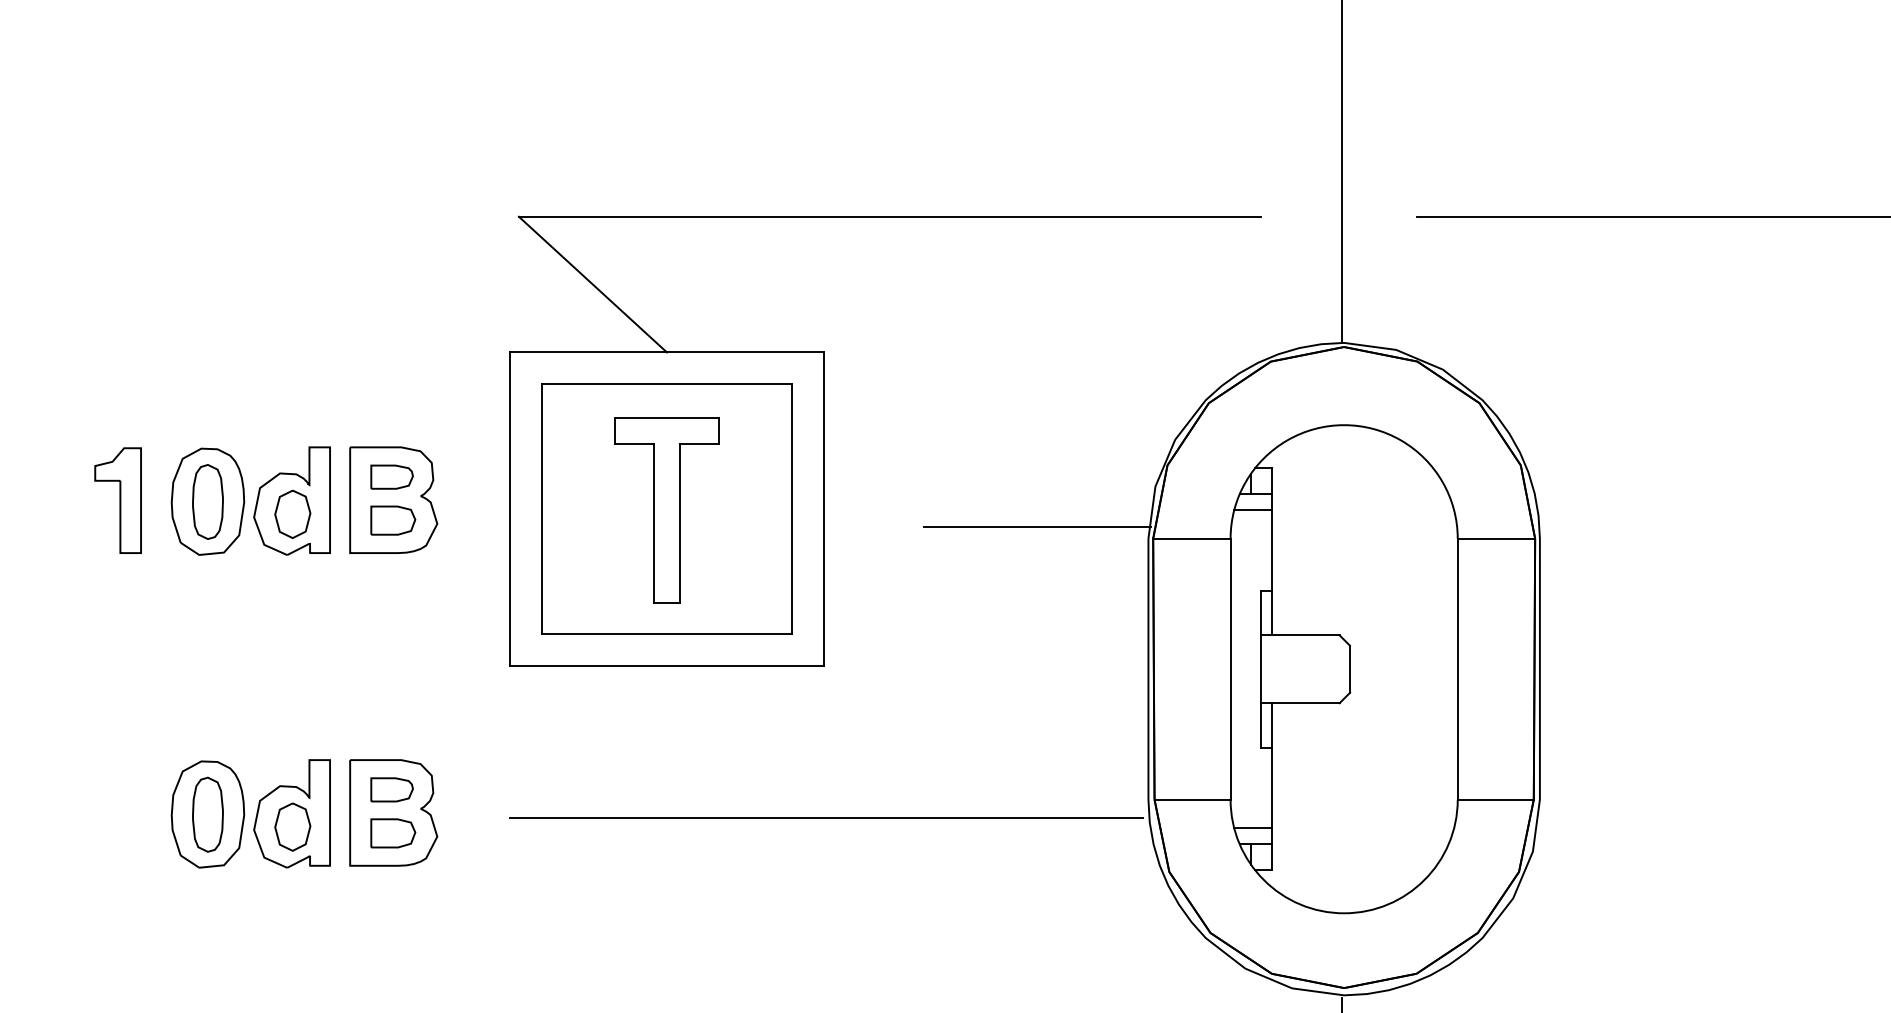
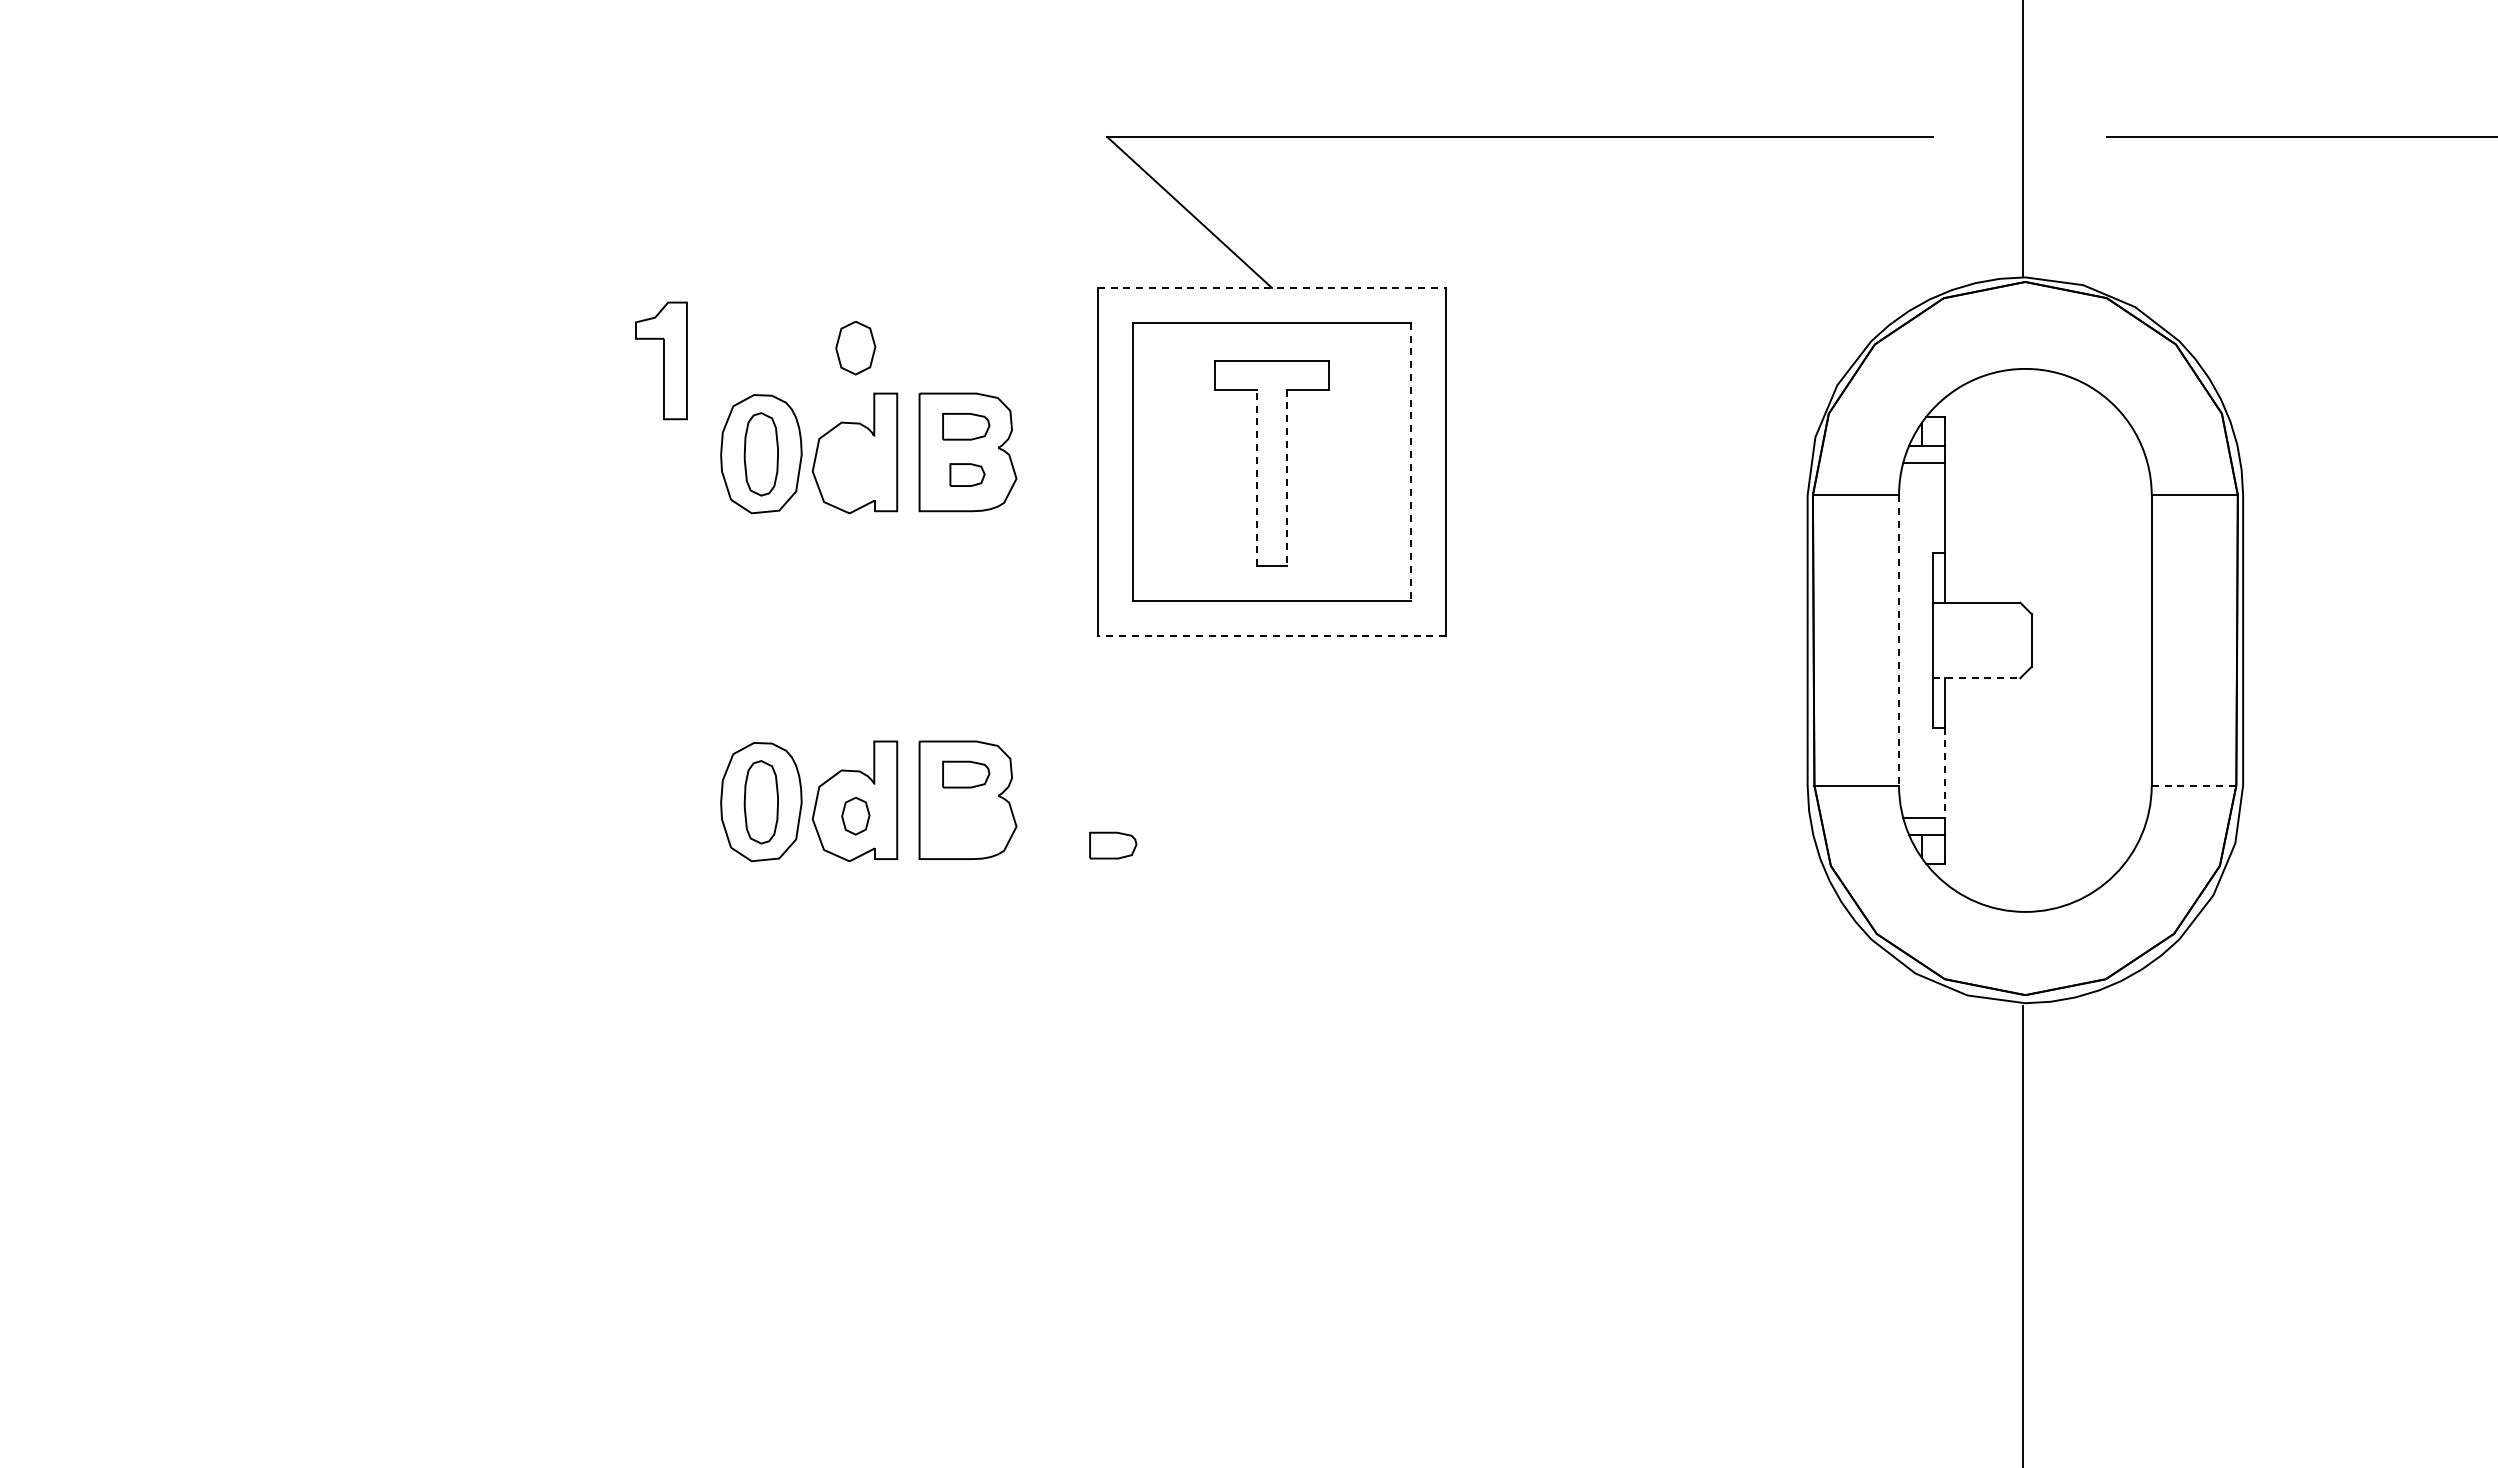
line: (667, 351) -> (1272, 287), solid -> dashed
part: (118, 500) -> (661, 360), moved
line: (792, 509) -> (1411, 462), solid -> dashed
part: (292, 514) -> (855, 348), moved
part: (393, 520) -> (967, 474), size x0.7
line: (653, 522) -> (1257, 477), solid -> dashed
line: (679, 523) -> (1286, 478), solid -> dashed
line: (1036, 527) -> (1683, 482), removed
line: (666, 665) -> (1271, 636), solid -> dashed
line: (1231, 669) -> (1899, 640), solid -> dashed
line: (1300, 703) -> (1976, 678), solid -> dashed
line: (1271, 788) -> (1944, 773), solid -> dashed
line: (1496, 799) -> (2194, 785), solid -> dashed
line: (826, 817) -> (1449, 805), removed
part: (292, 827) -> (855, 816), size x0.7
part: (393, 832) -> (967, 822), removed
part: (524, 853) -> (1113, 845), added

